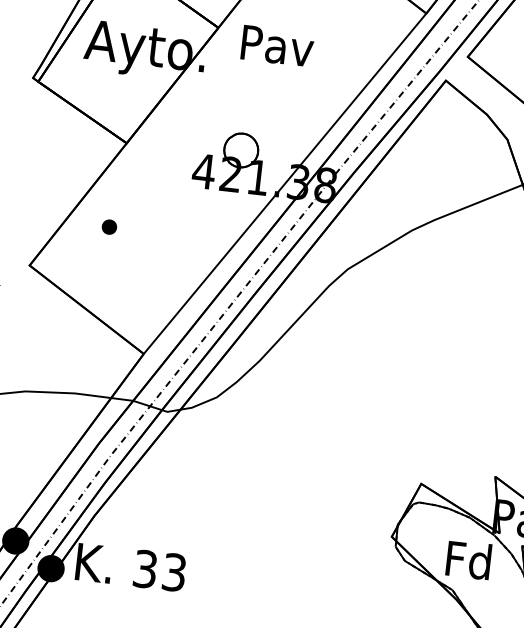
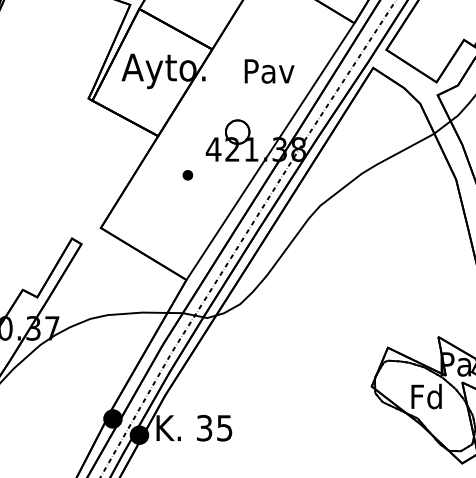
text: (277, 46) -> (269, 71), moved
part: (108, 227) -> (187, 175), moved
text: (174, 571) -> (224, 427), 33 -> 35

